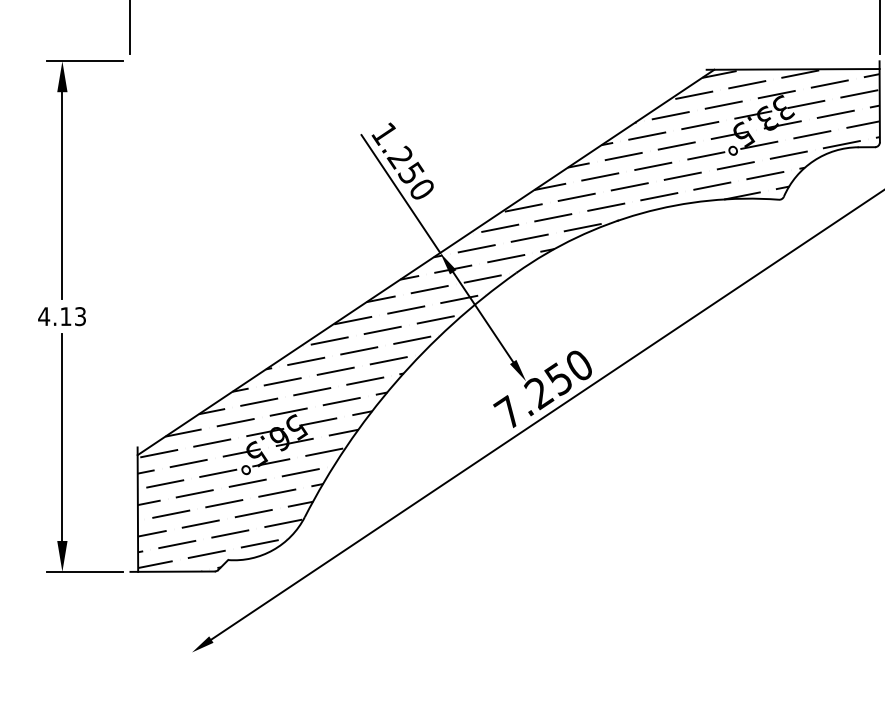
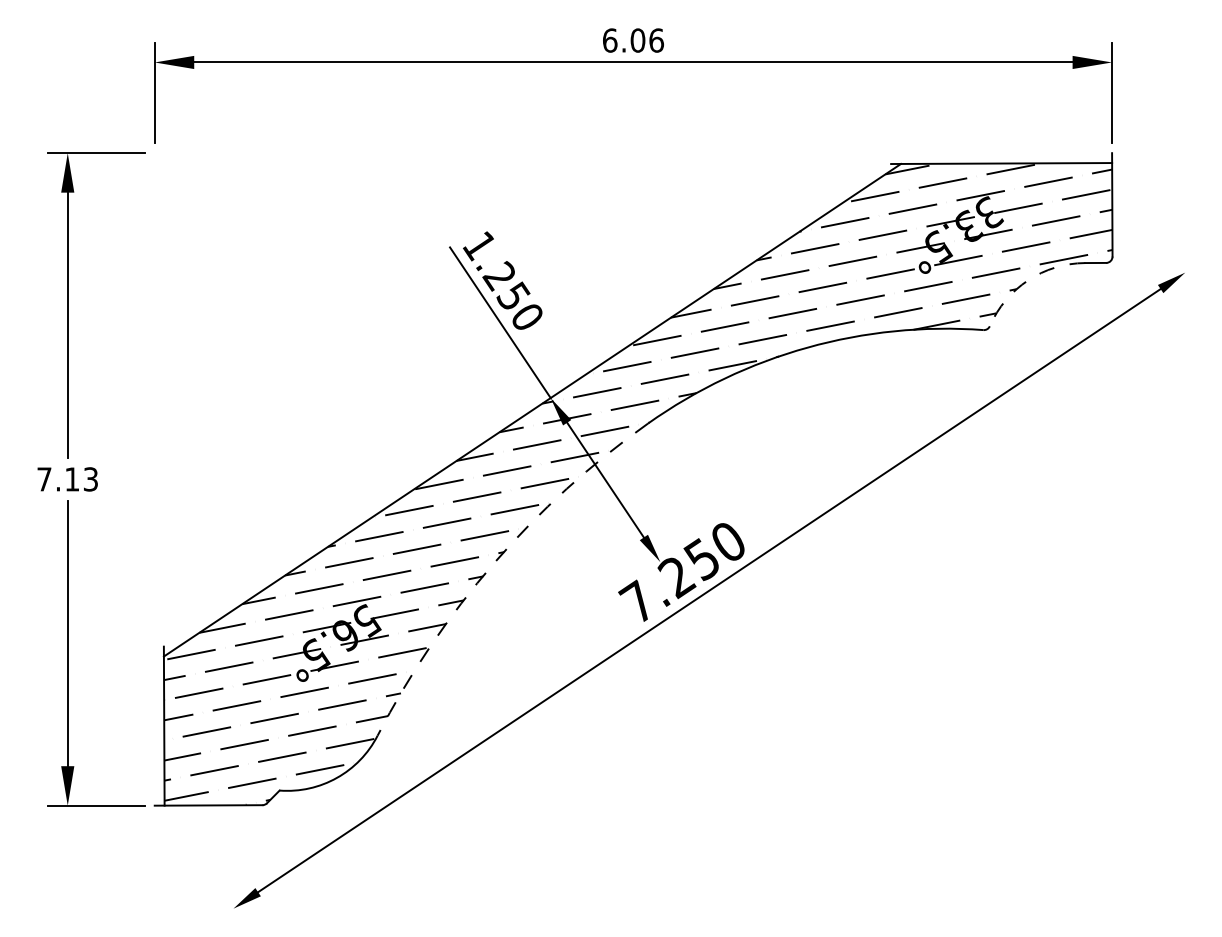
arc: (814, 160) -> (1028, 280), solid -> dashed
text: (44, 316) -> (44, 479), 4.13 -> 7.13
arc: (396, 382) -> (494, 563), solid -> dashed

